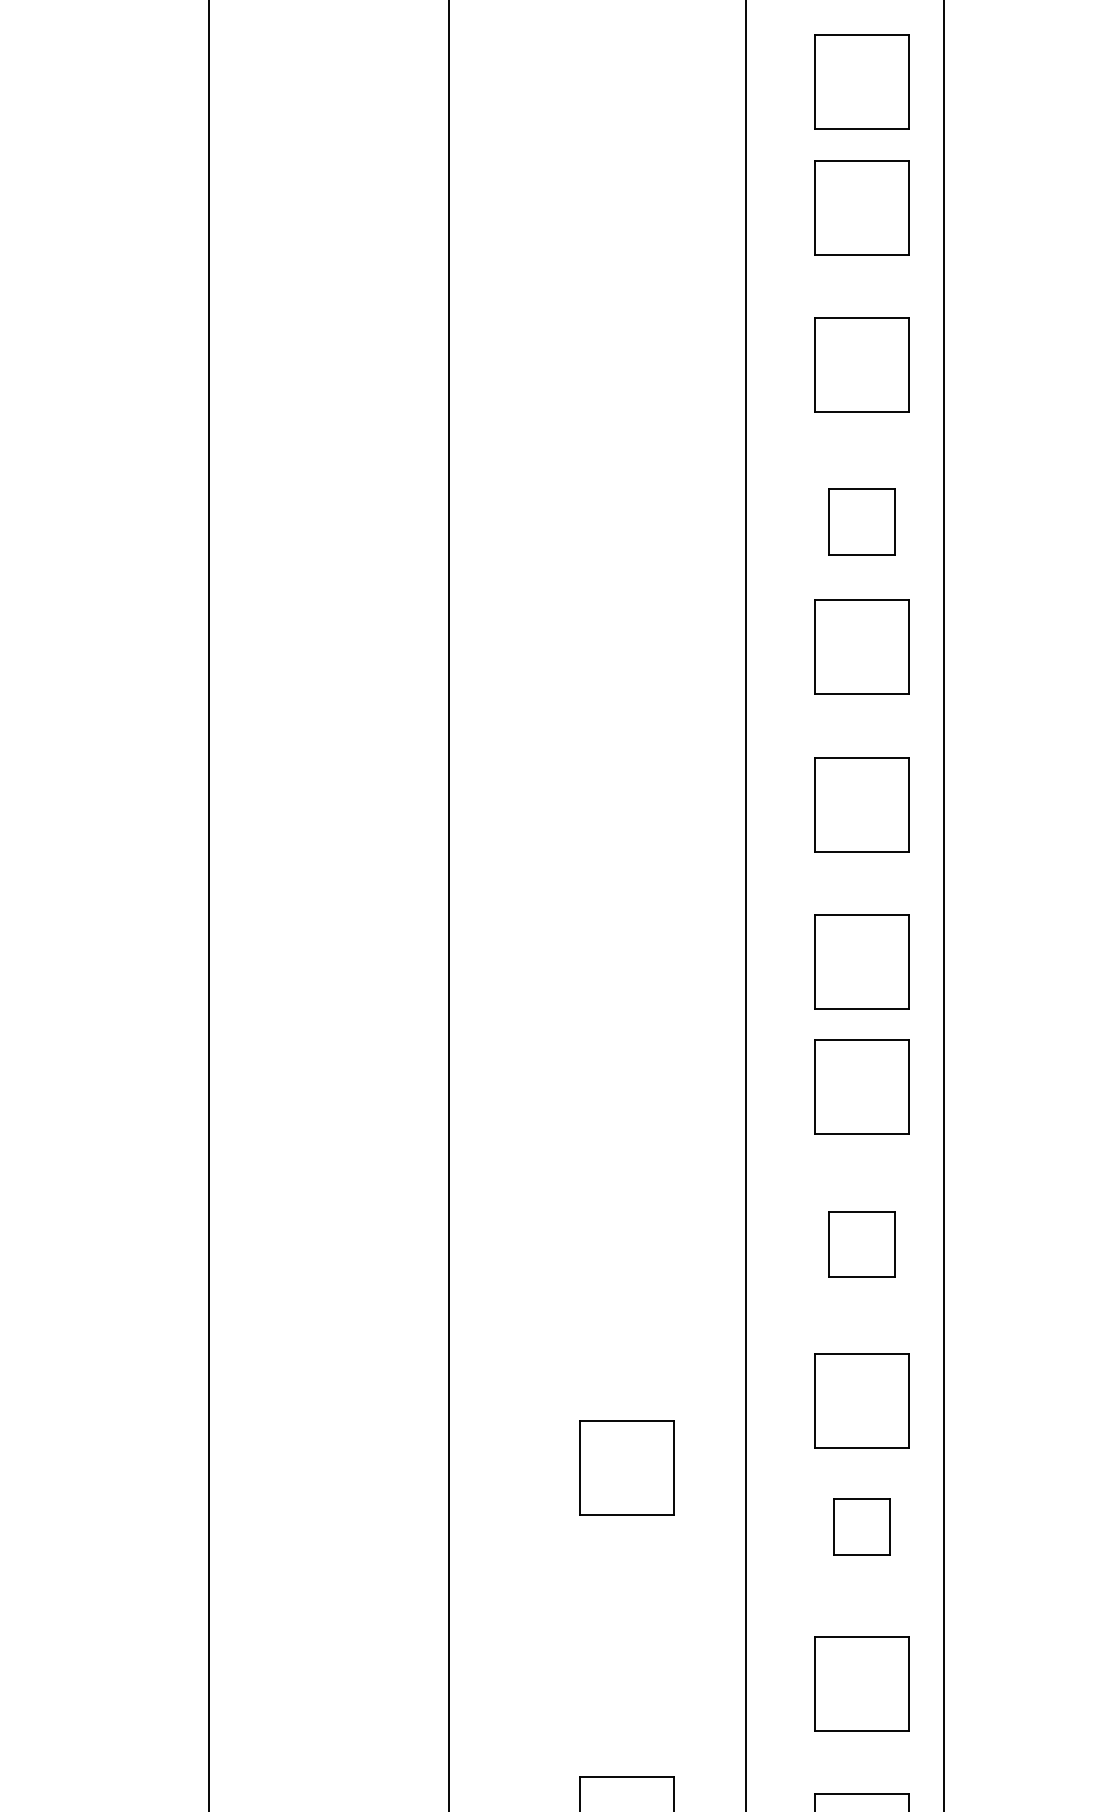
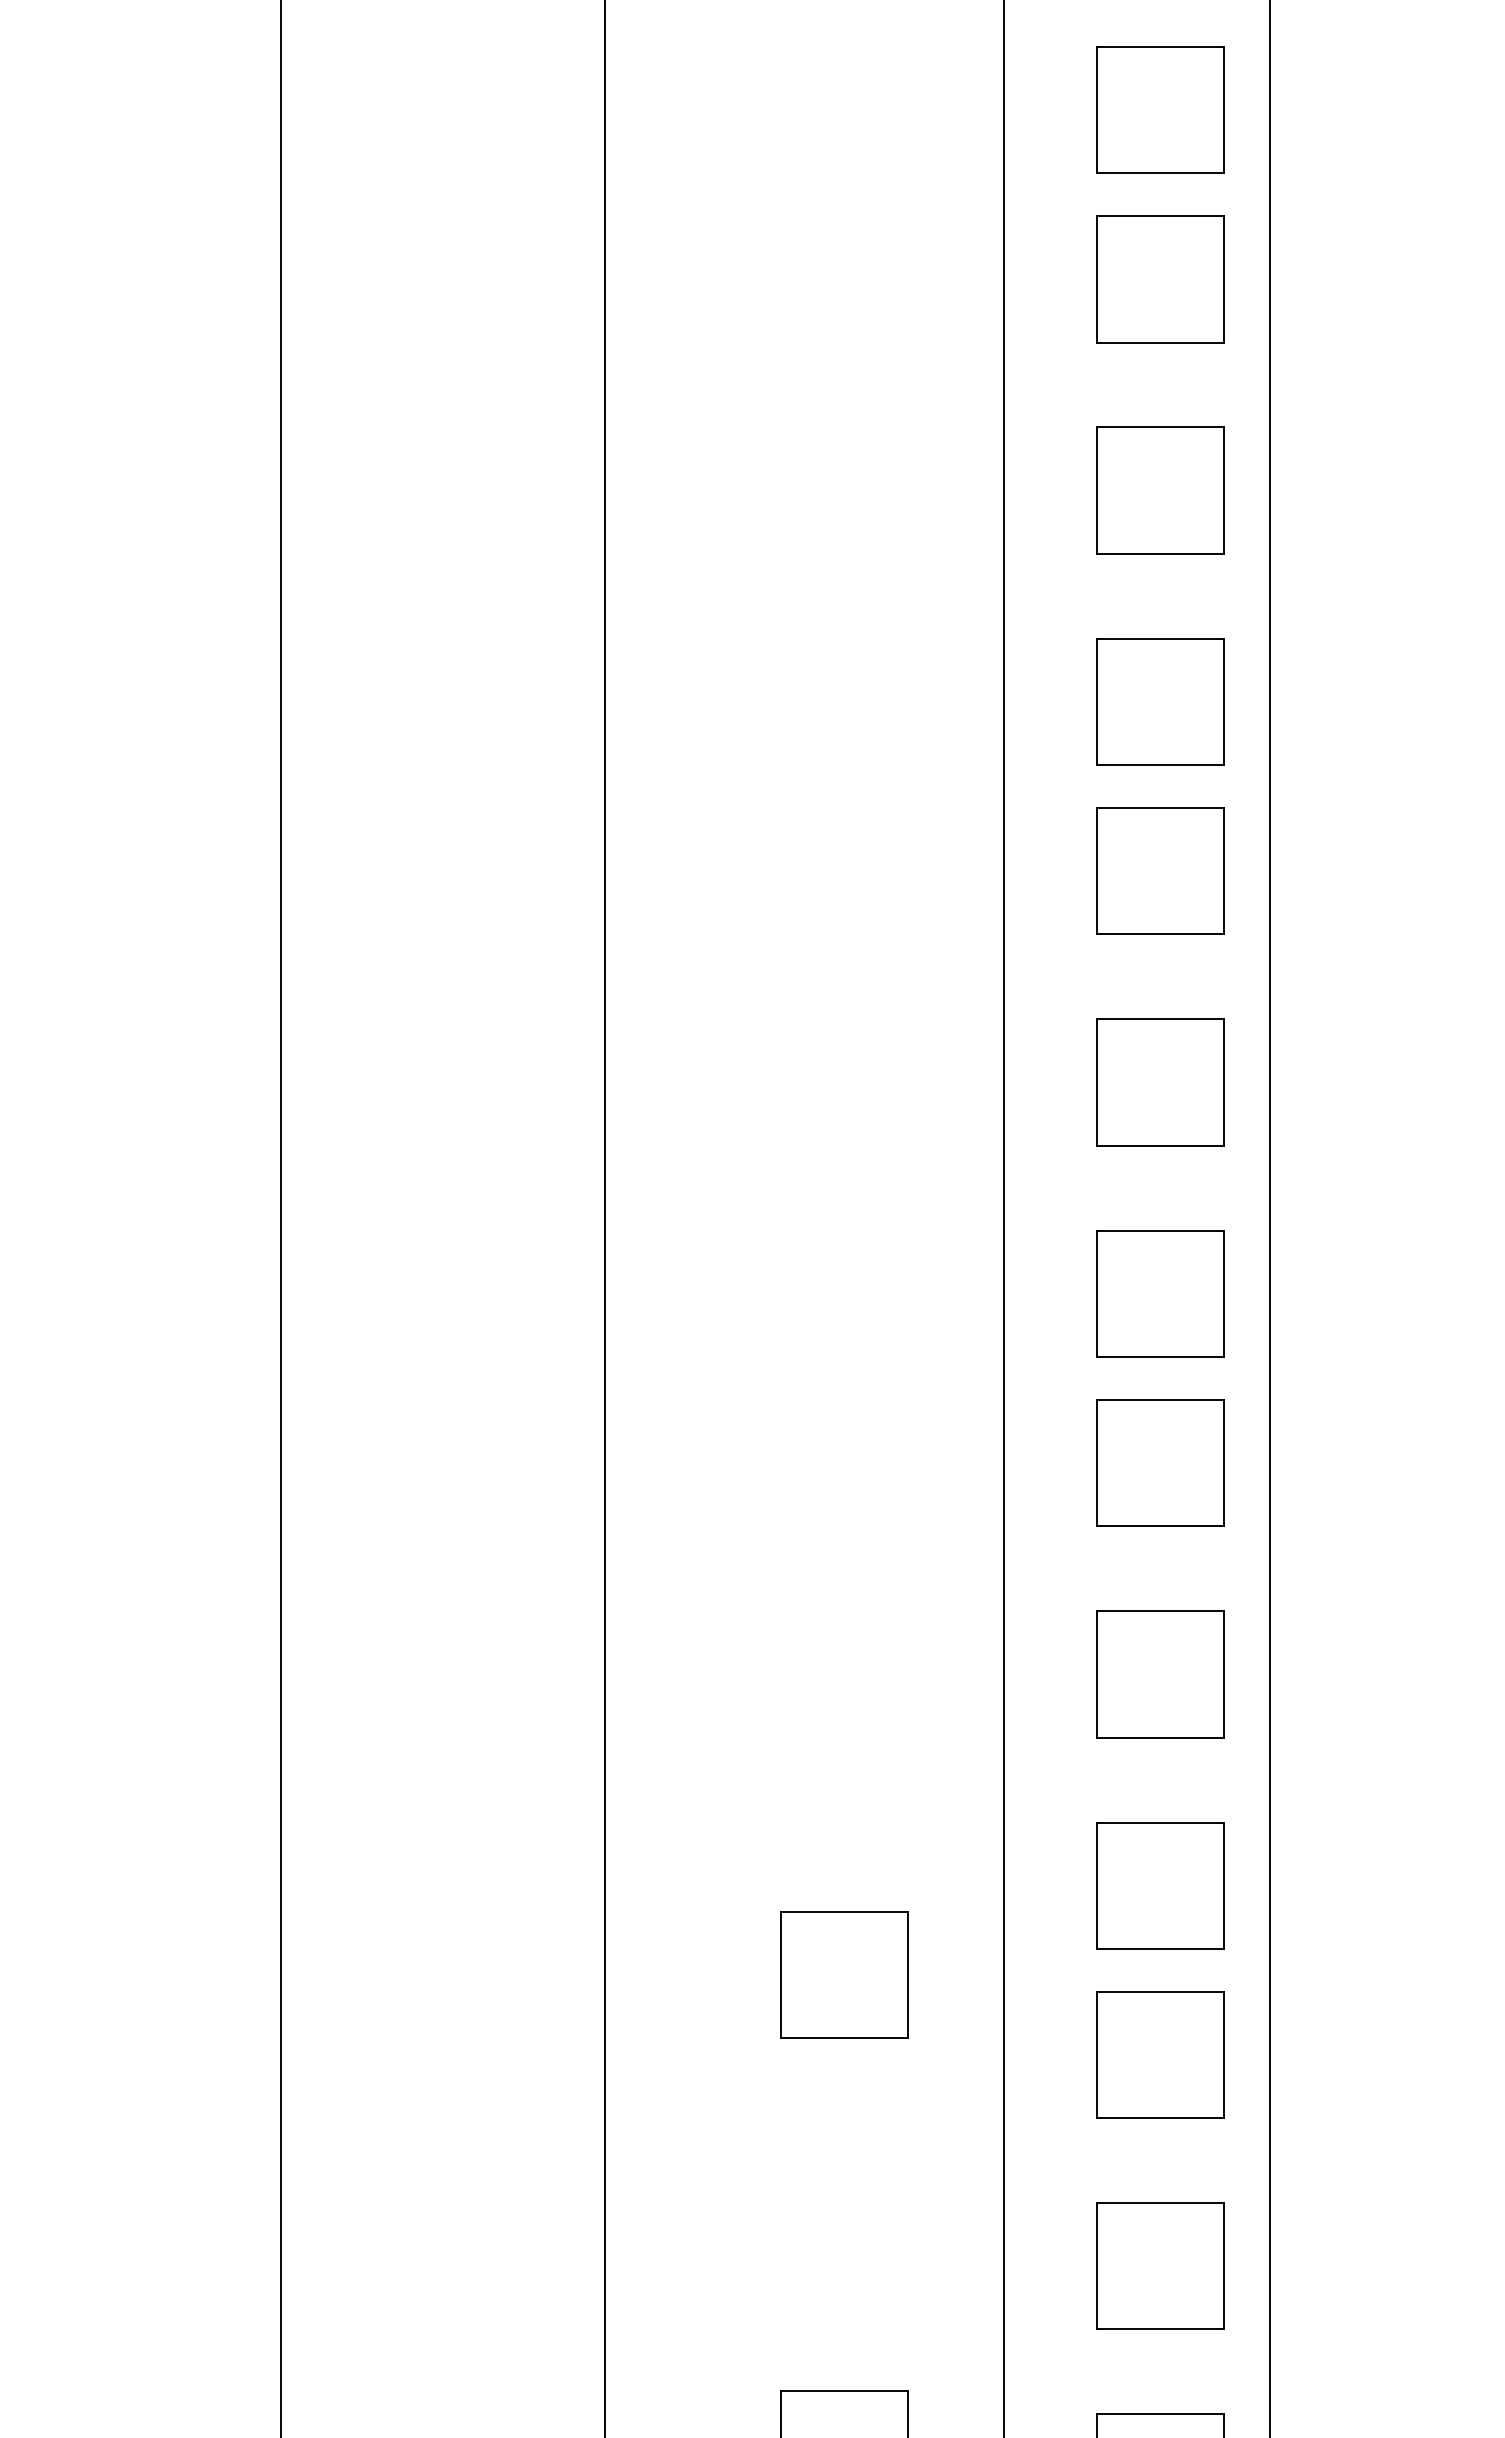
part: (862, 521) -> (1160, 701), size x1.43
part: (862, 1244) -> (1160, 1674), size x1.43
part: (862, 1526) -> (1160, 2054), size x1.67

